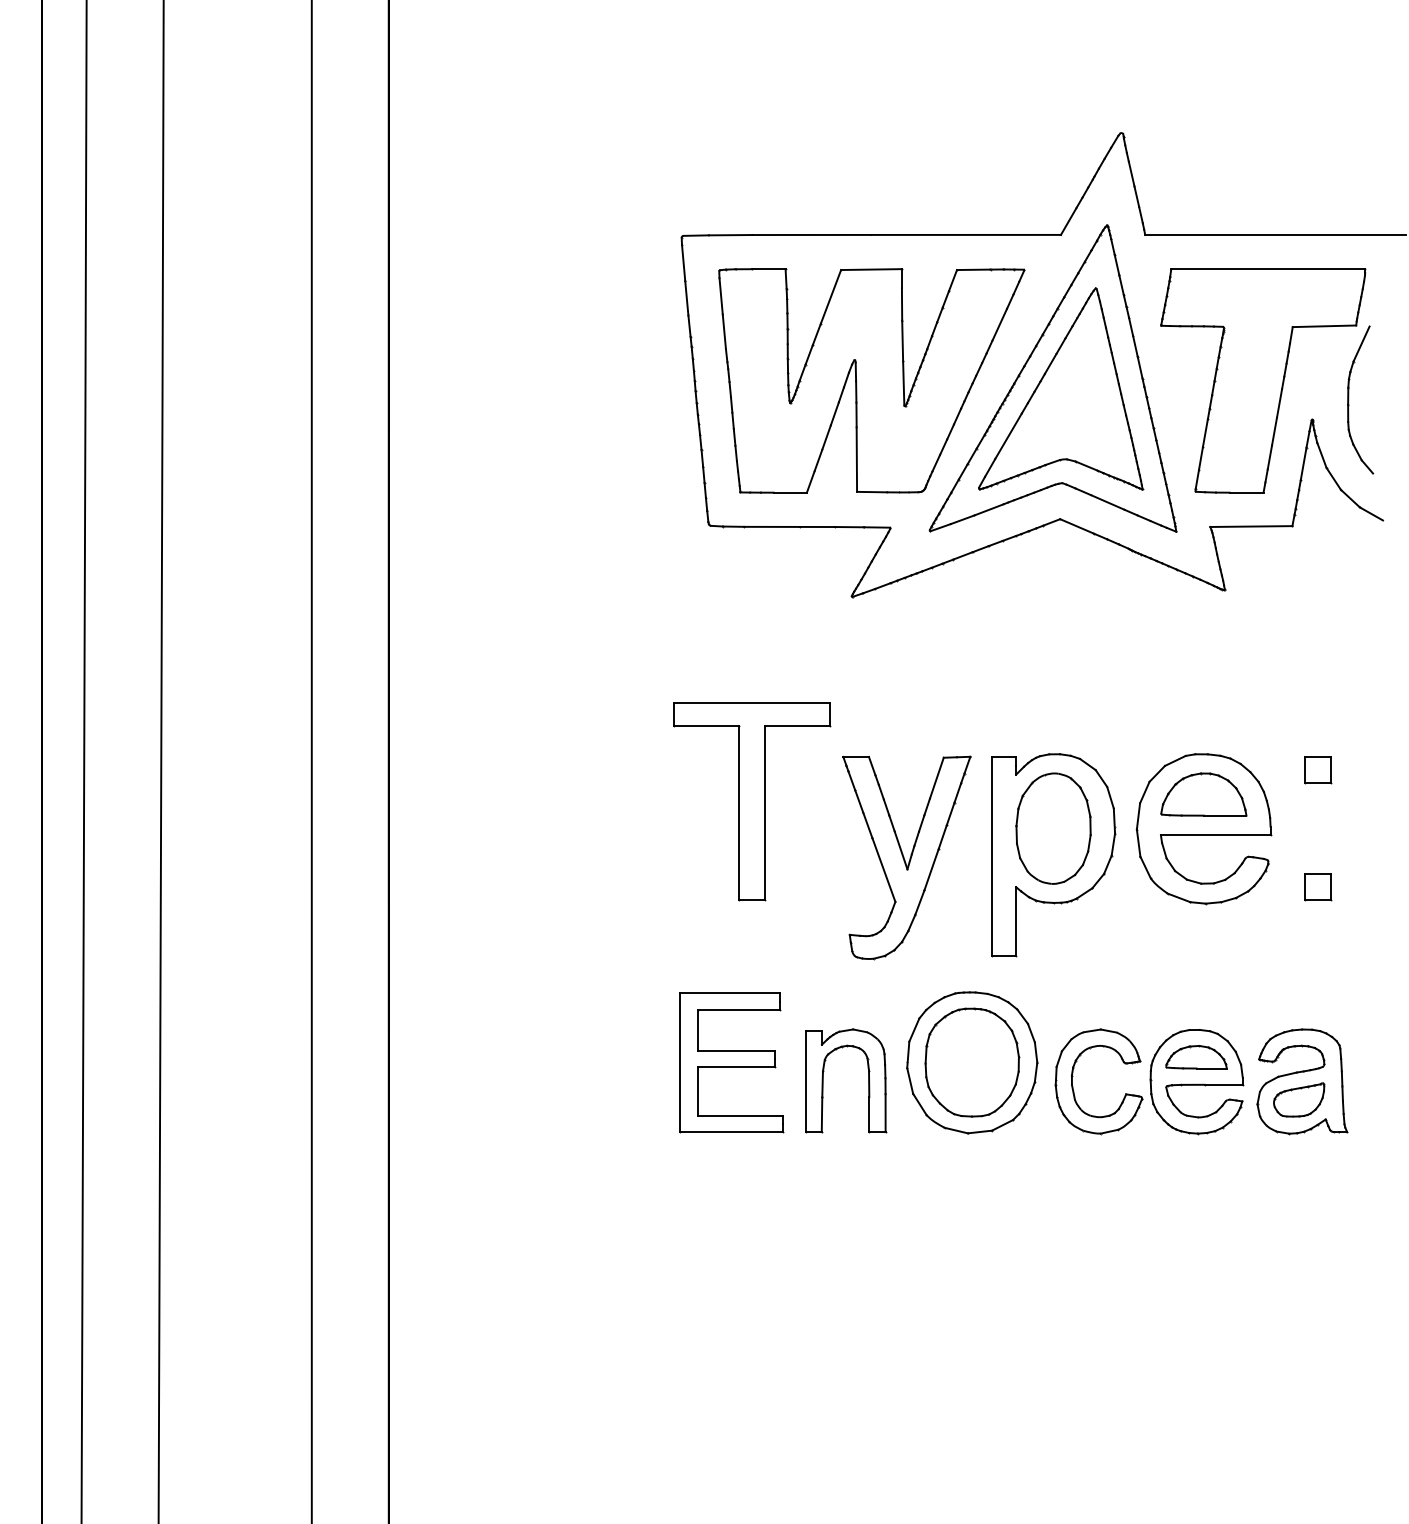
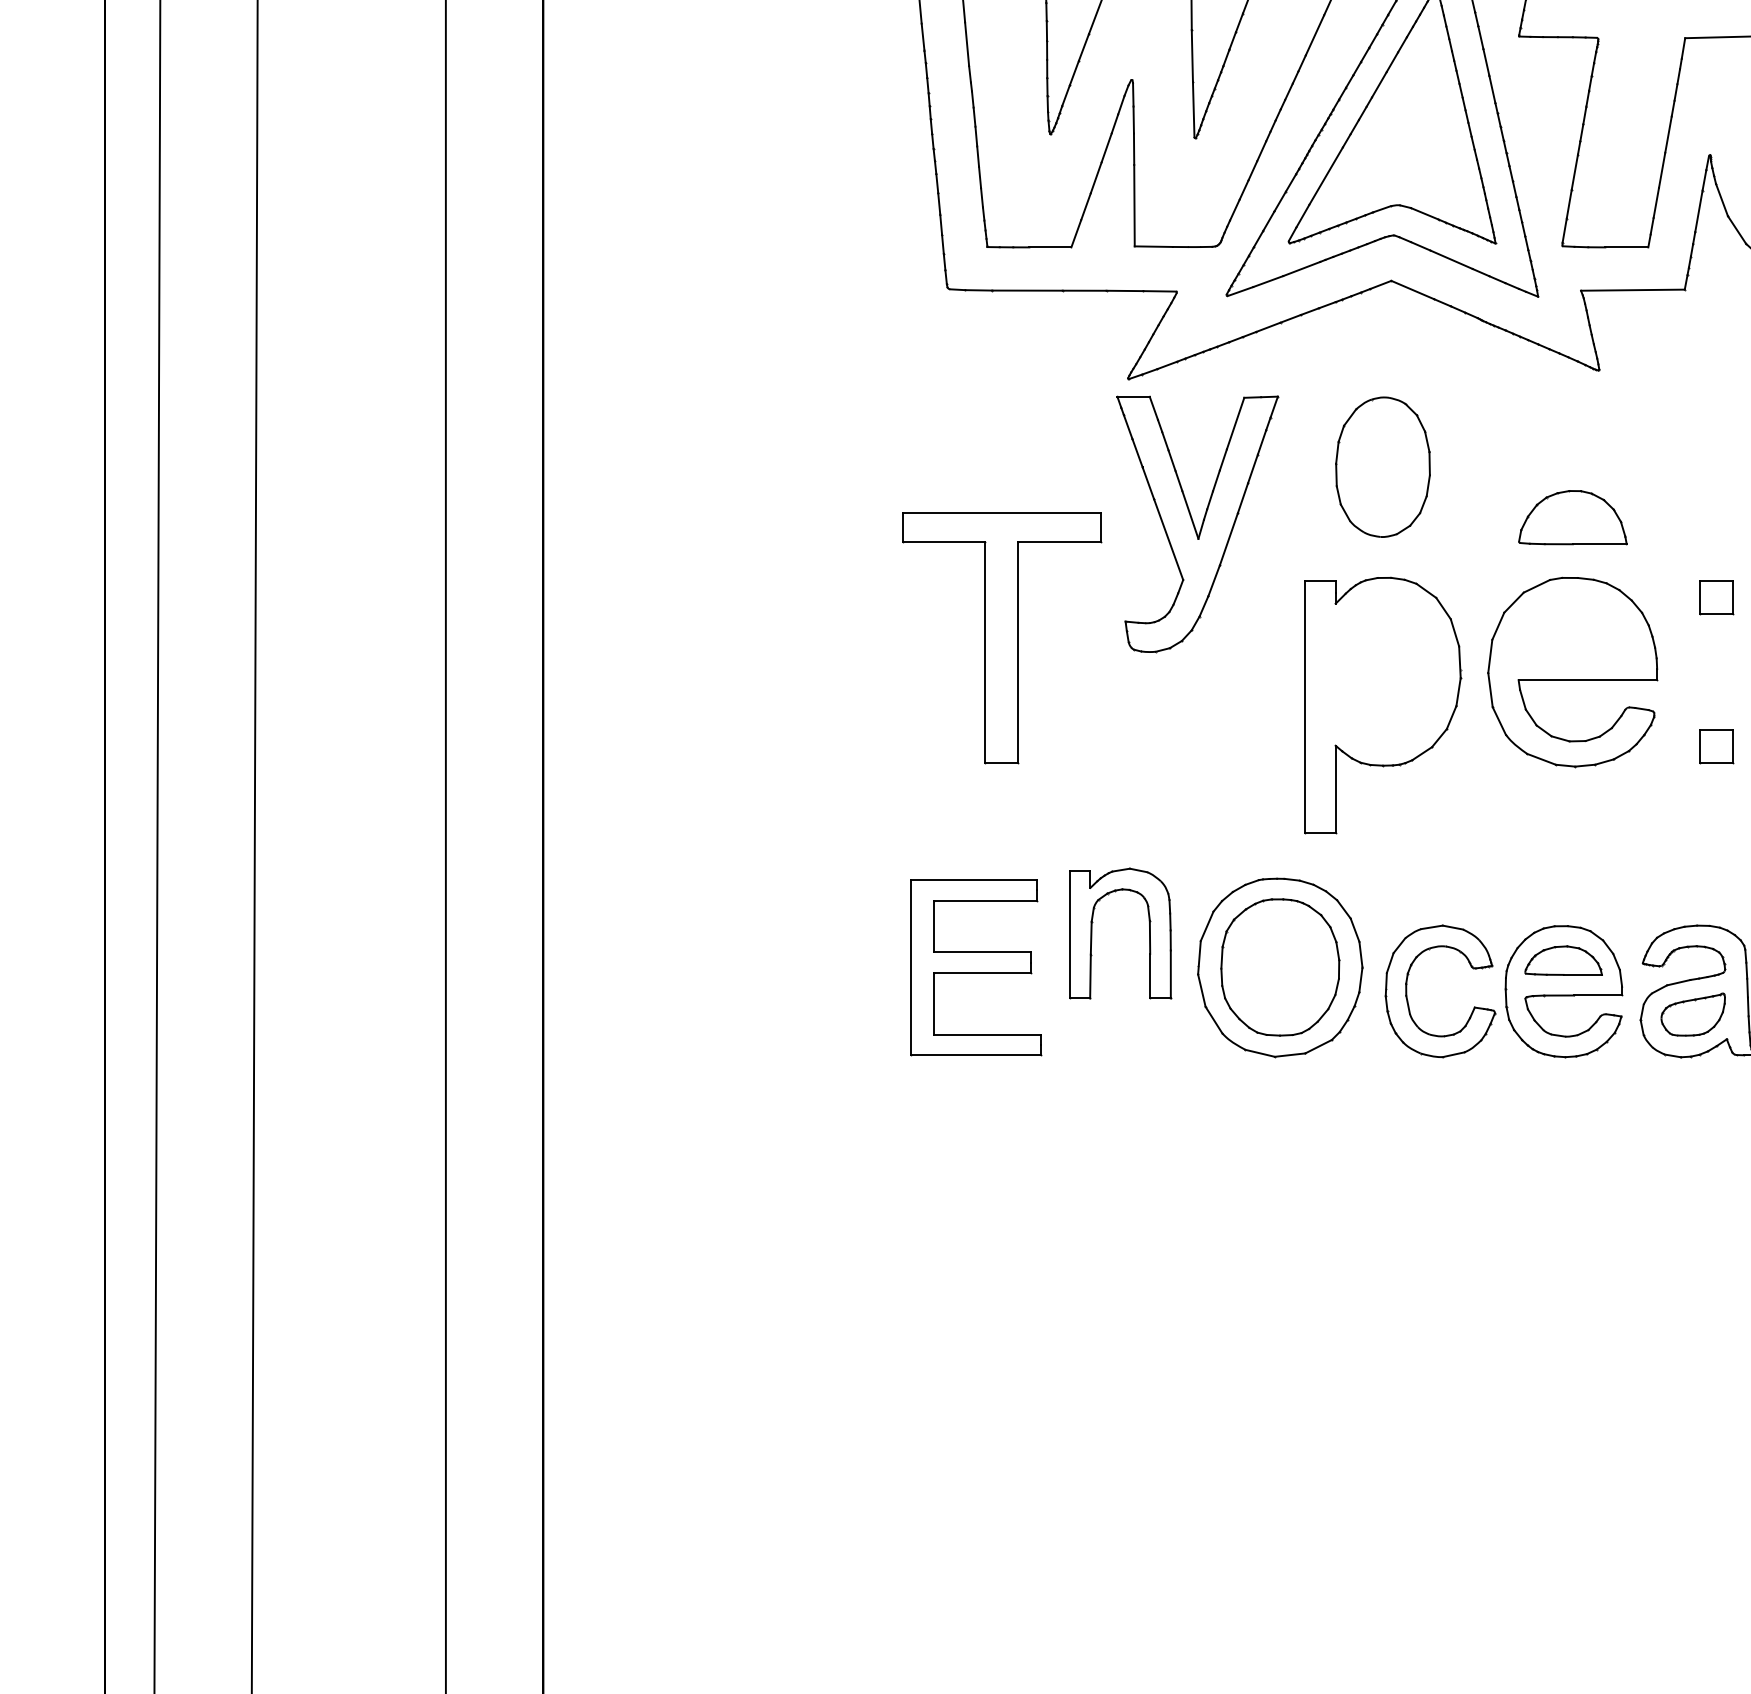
part: (1203, 794) -> (1572, 517), moved
part: (1053, 828) -> (1382, 466), moved
part: (906, 857) -> (1197, 523), moved
part: (868, 1080) -> (1149, 933), moved

